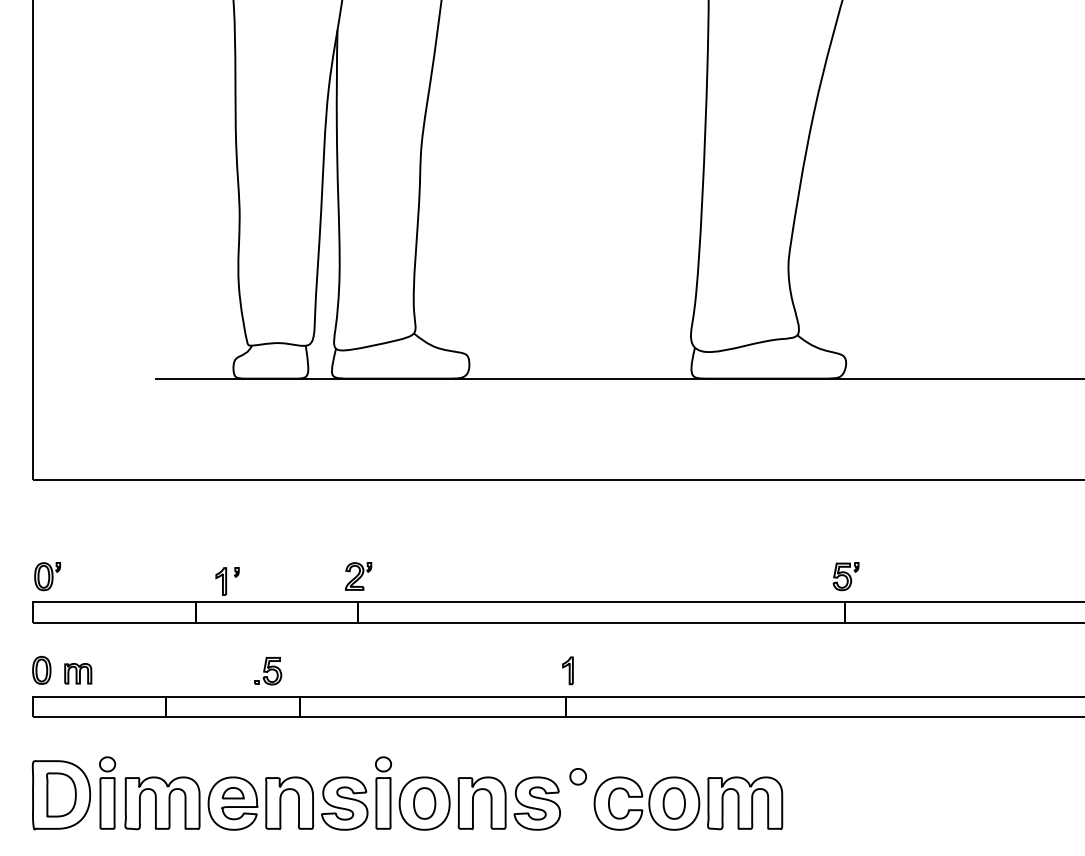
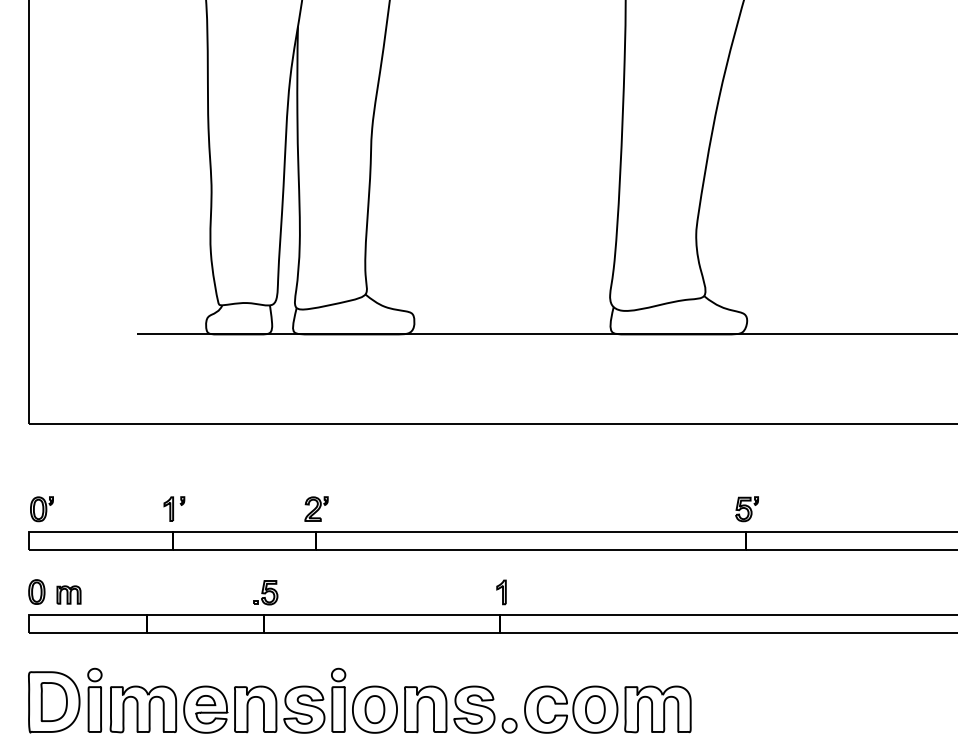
part: (227, 581) -> (174, 509), moved
part: (268, 671) -> (266, 593), moved
part: (577, 776) -> (509, 725), moved

